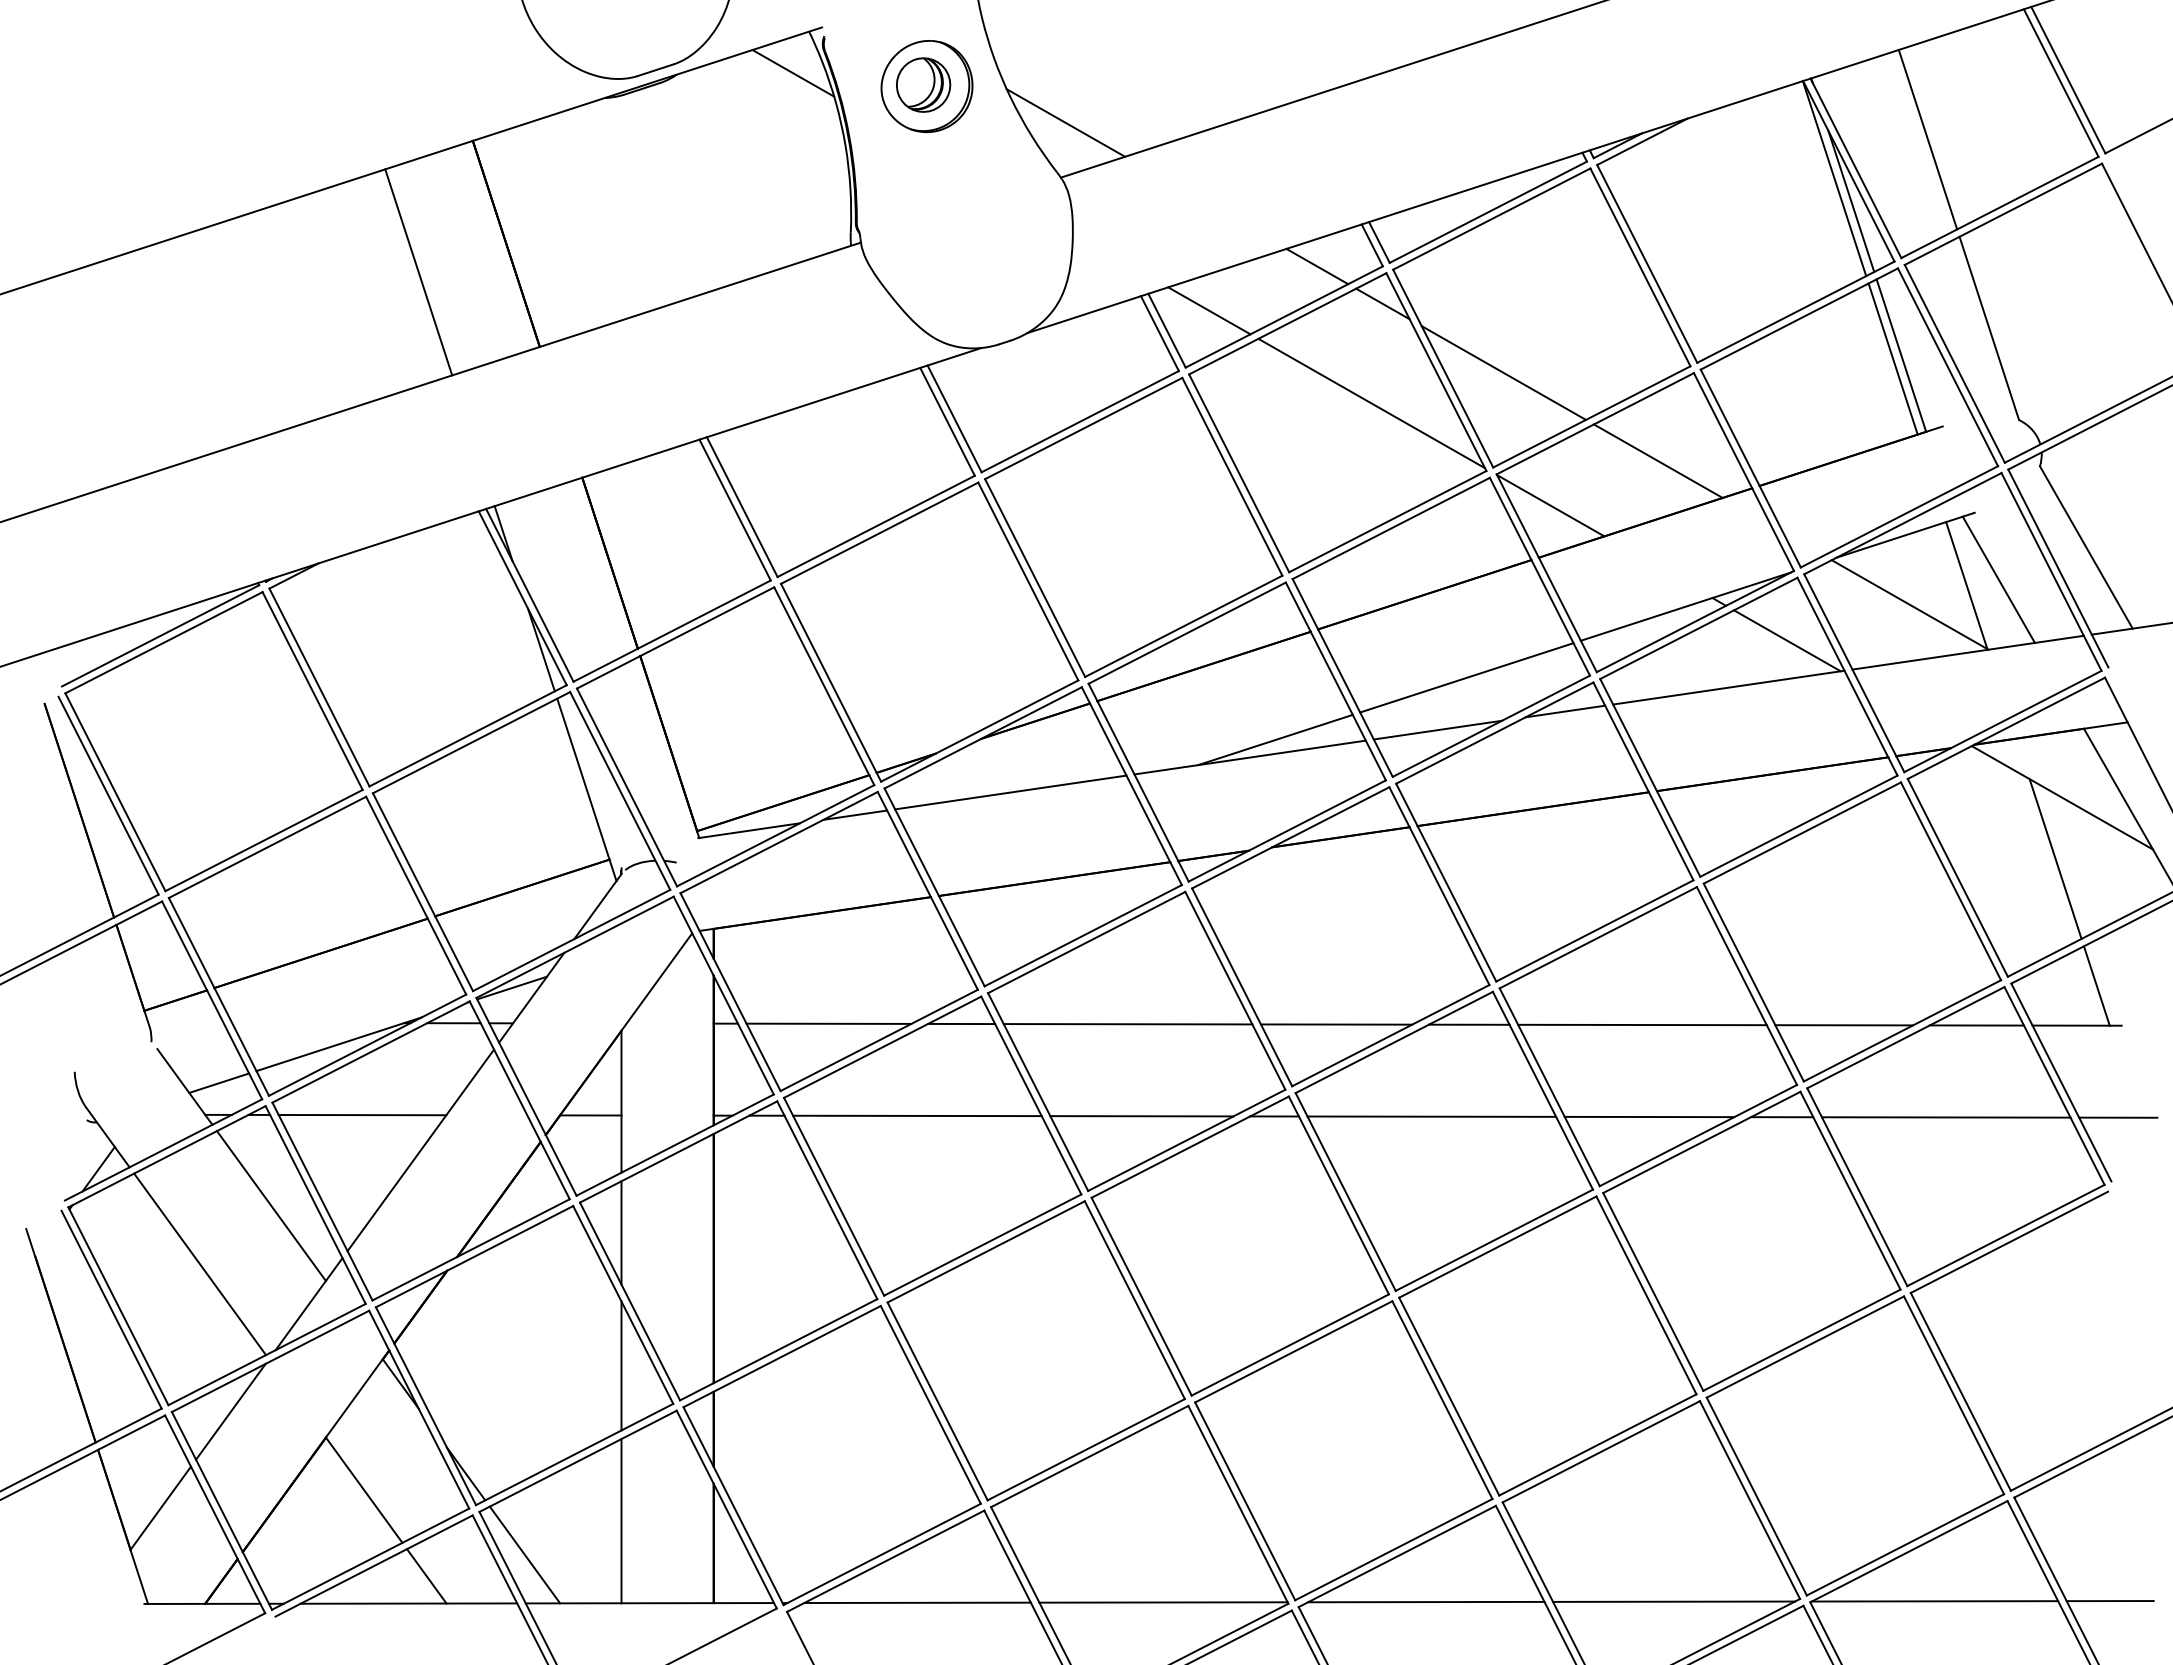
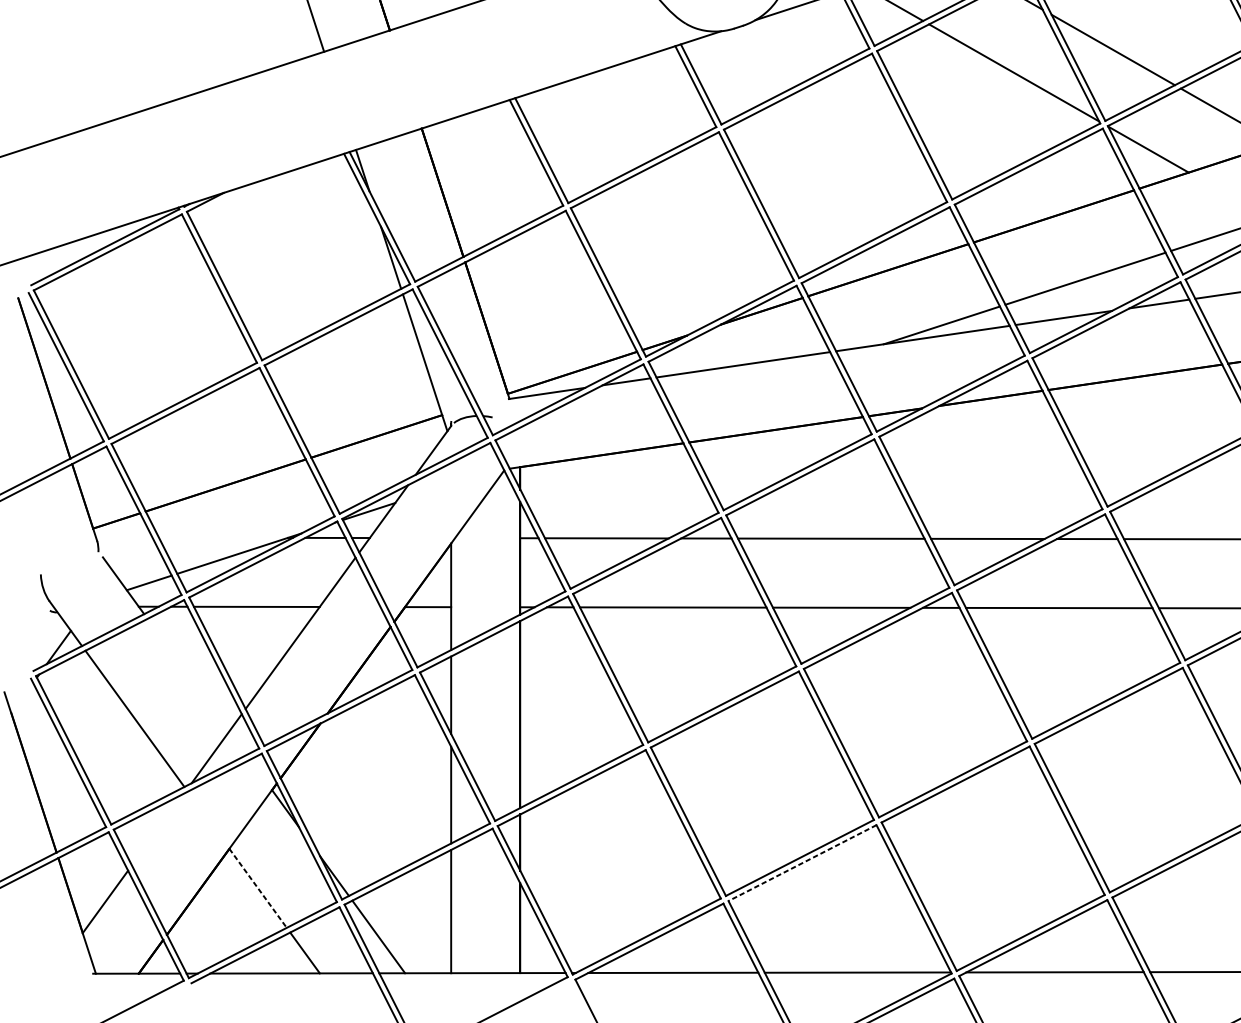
line: (271, 1206) -> (188, 675), removed
line: (230, 1411) -> (157, 829), removed
line: (1089, 1456) -> (802, 863), solid -> dashed
line: (364, 1490) -> (258, 888), solid -> dashed

